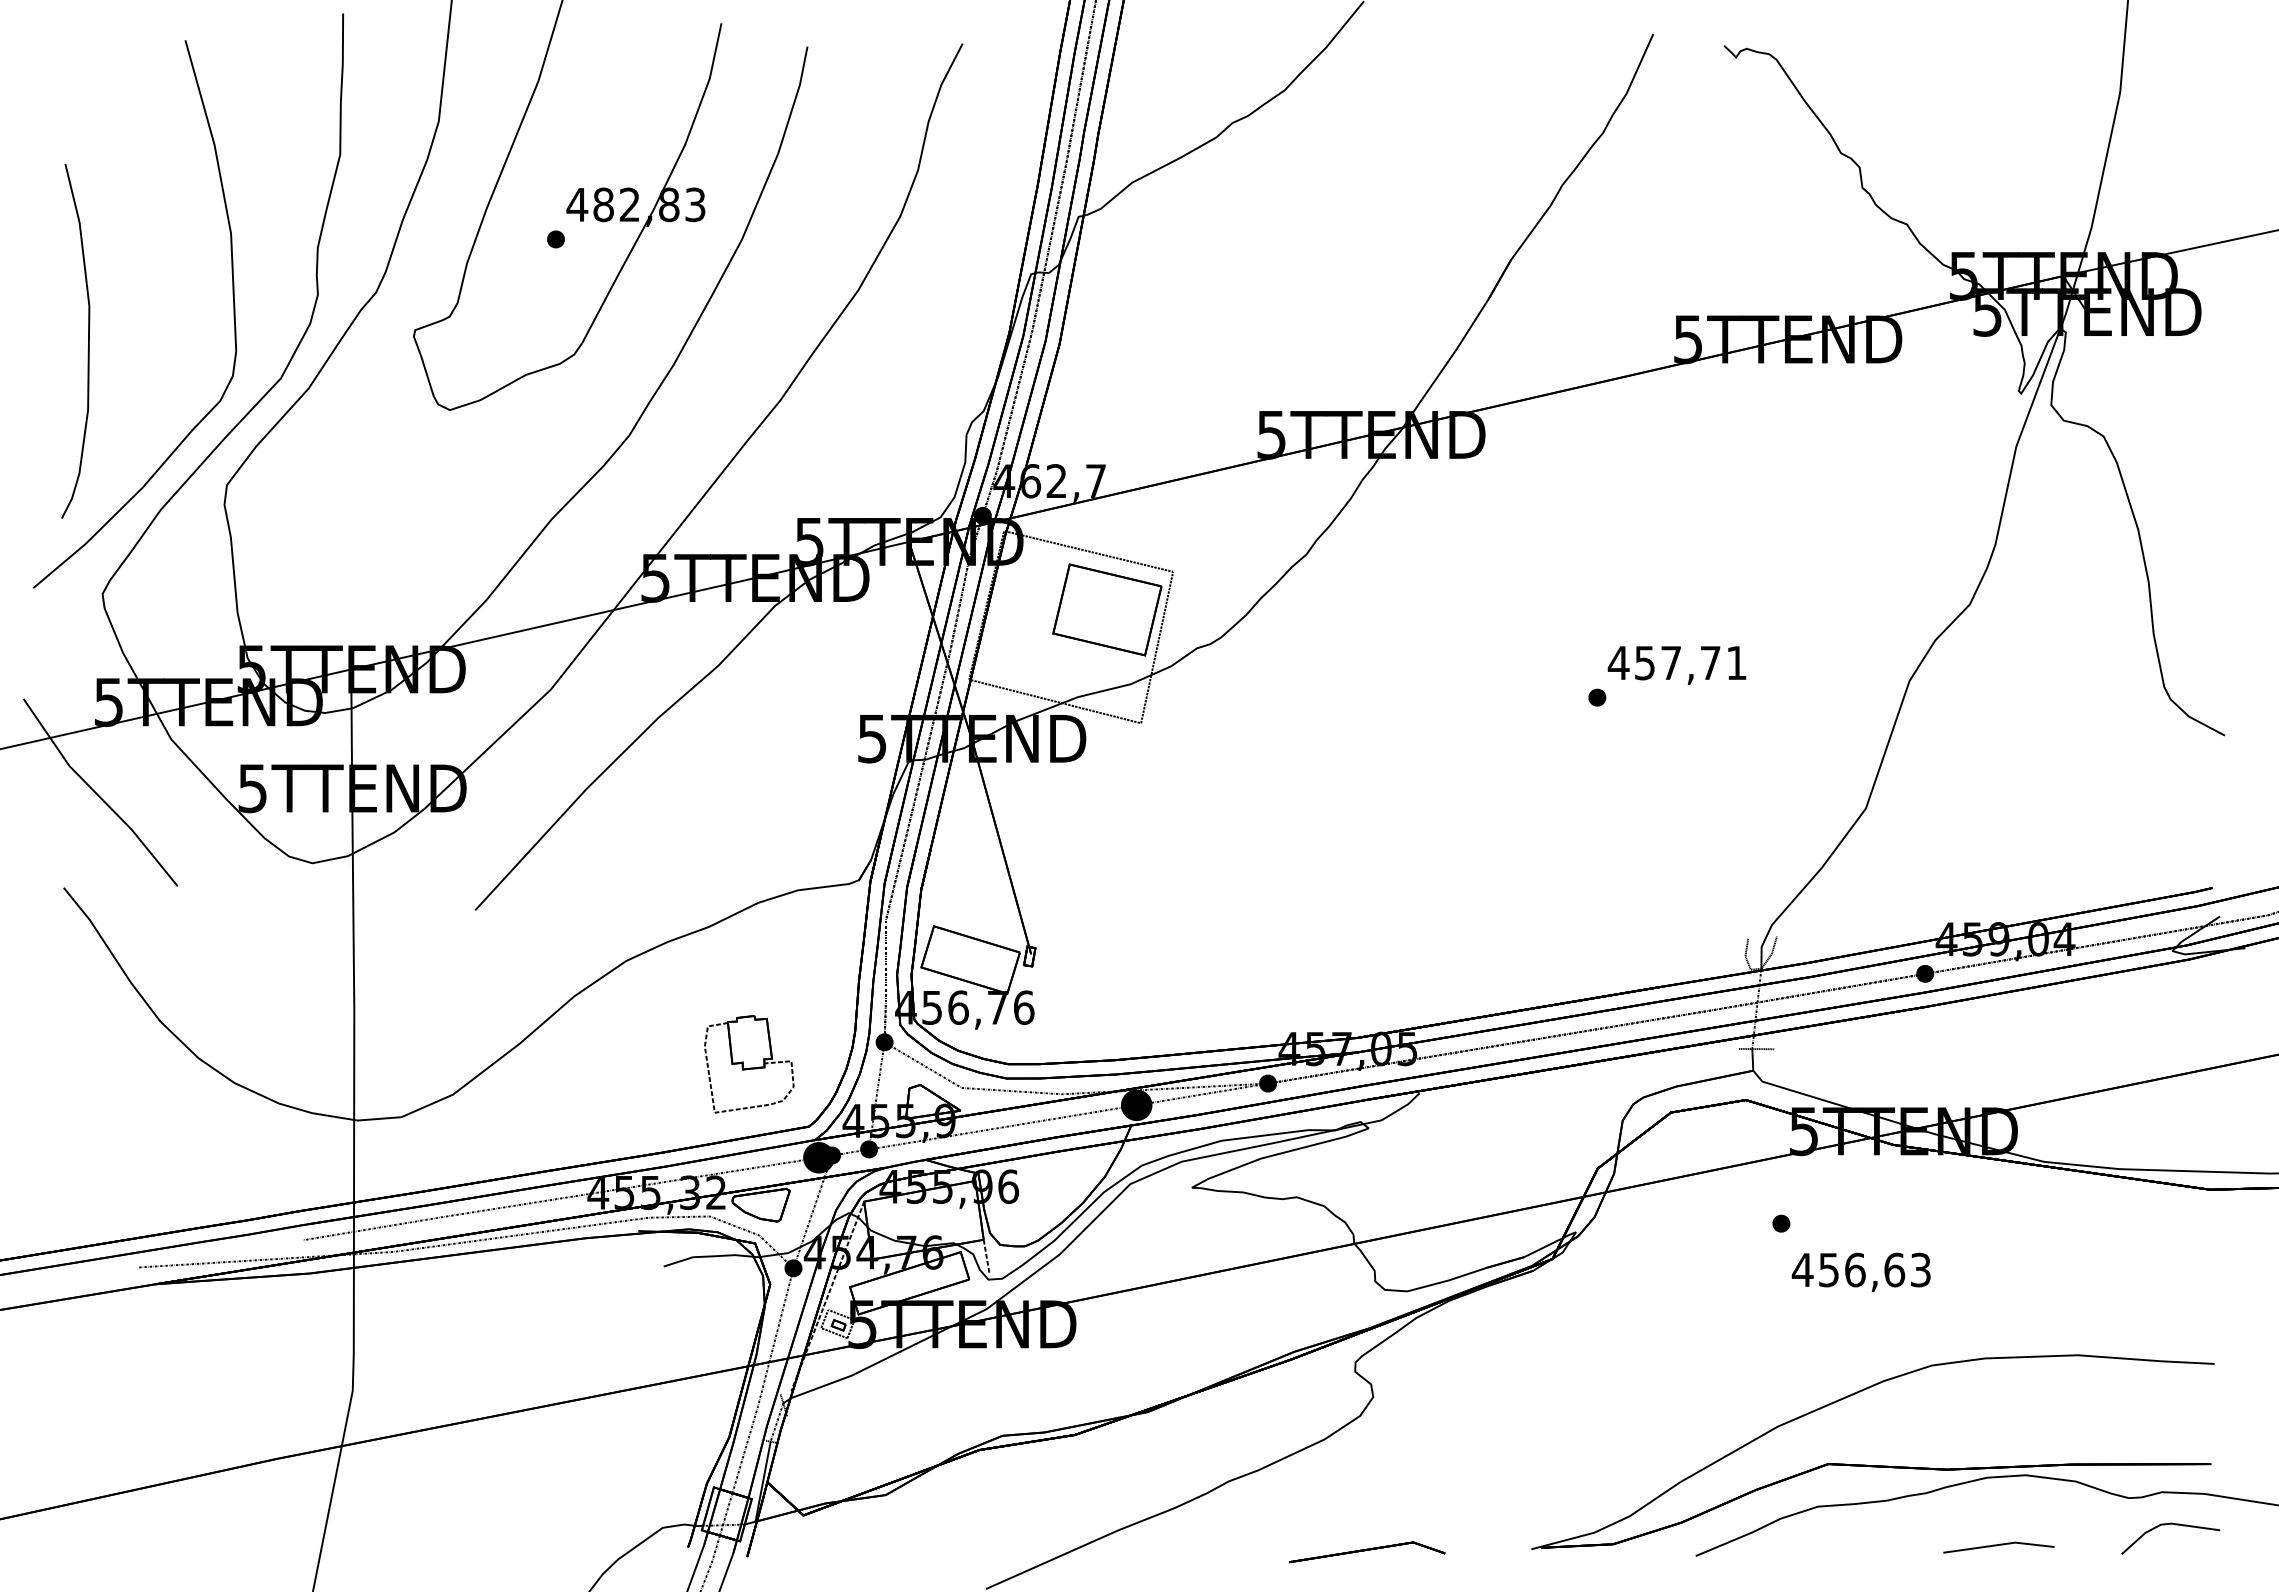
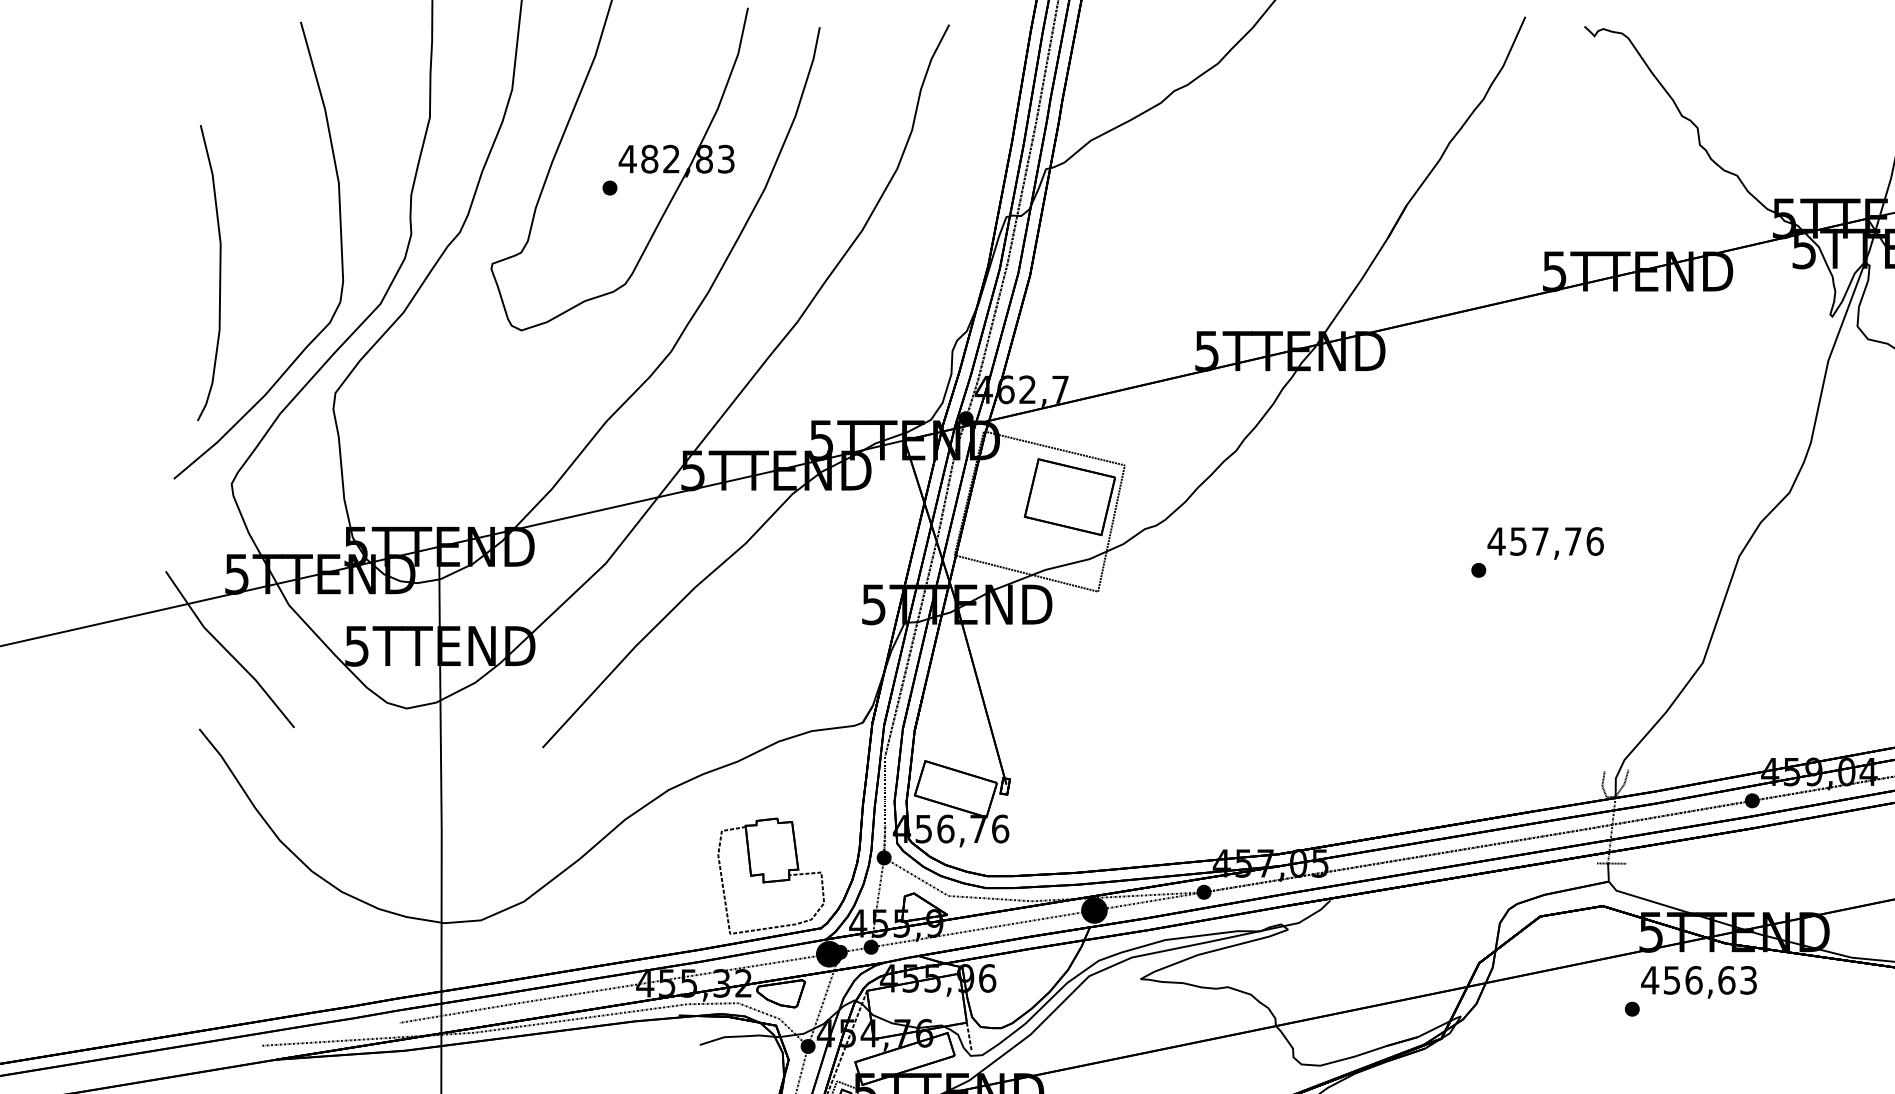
text: (1736, 662) -> (1594, 541), 457,71 -> 457,76
part: (749, 1064) -> (771, 876), size x1.43
text: (1860, 1272) -> (1698, 982), moved

